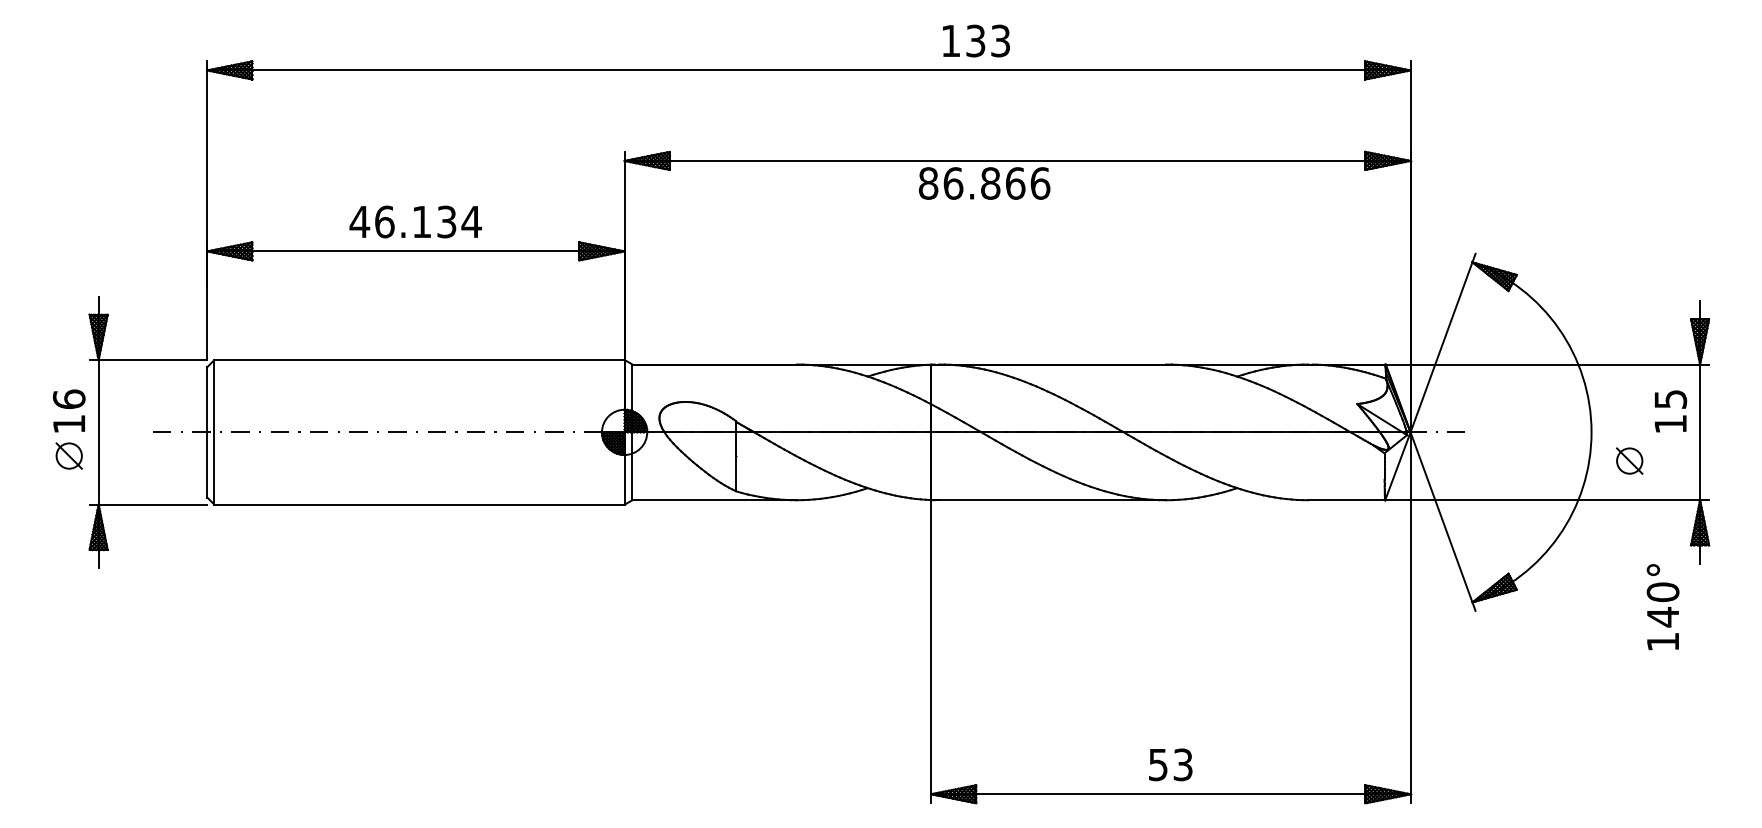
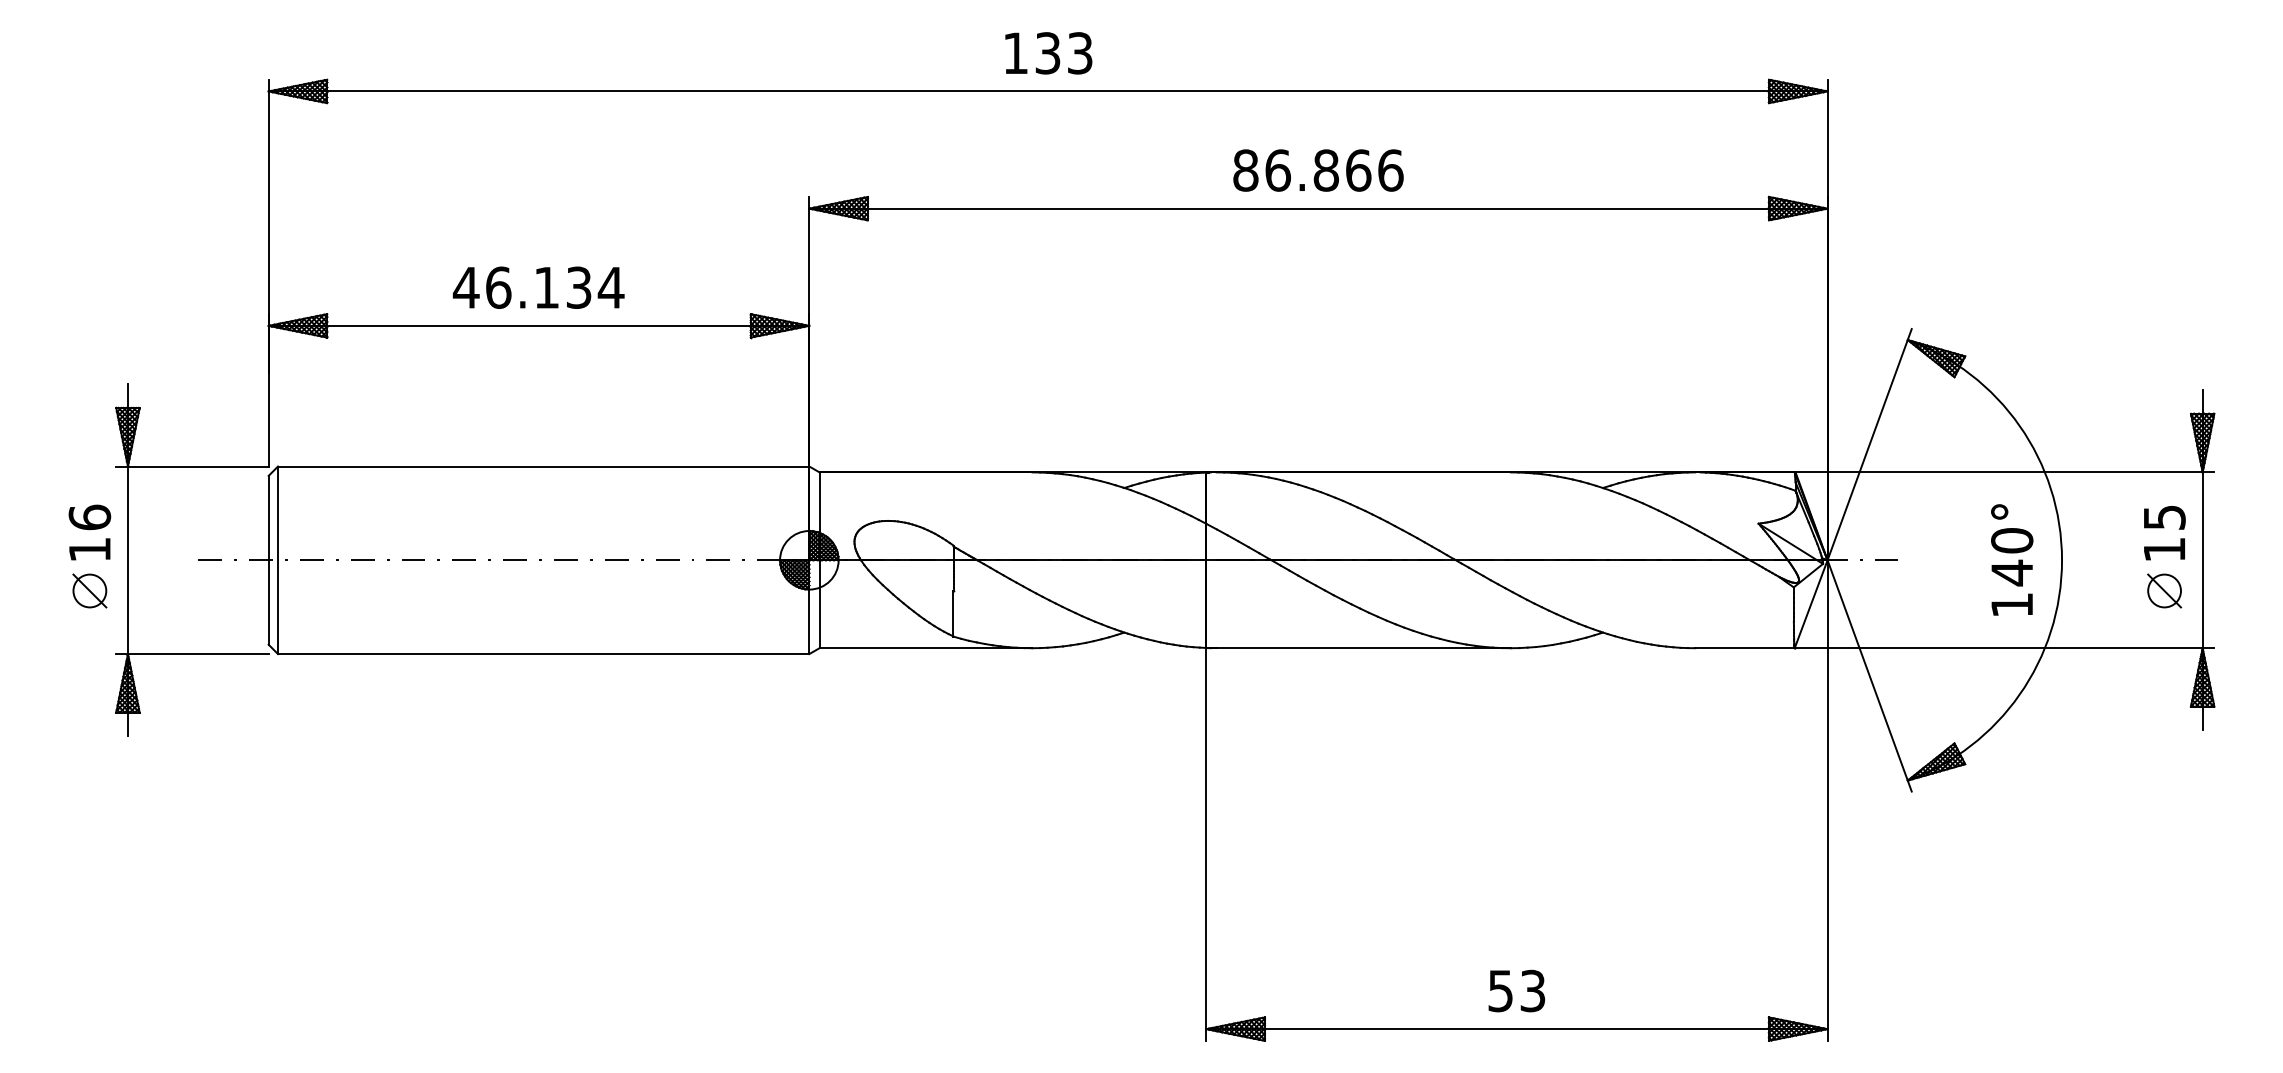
text: (976, 40) -> (1048, 52), moved
text: (984, 183) -> (1318, 170), moved
part: (1629, 460) -> (2164, 590), moved
text: (1662, 607) -> (2011, 560), moved

